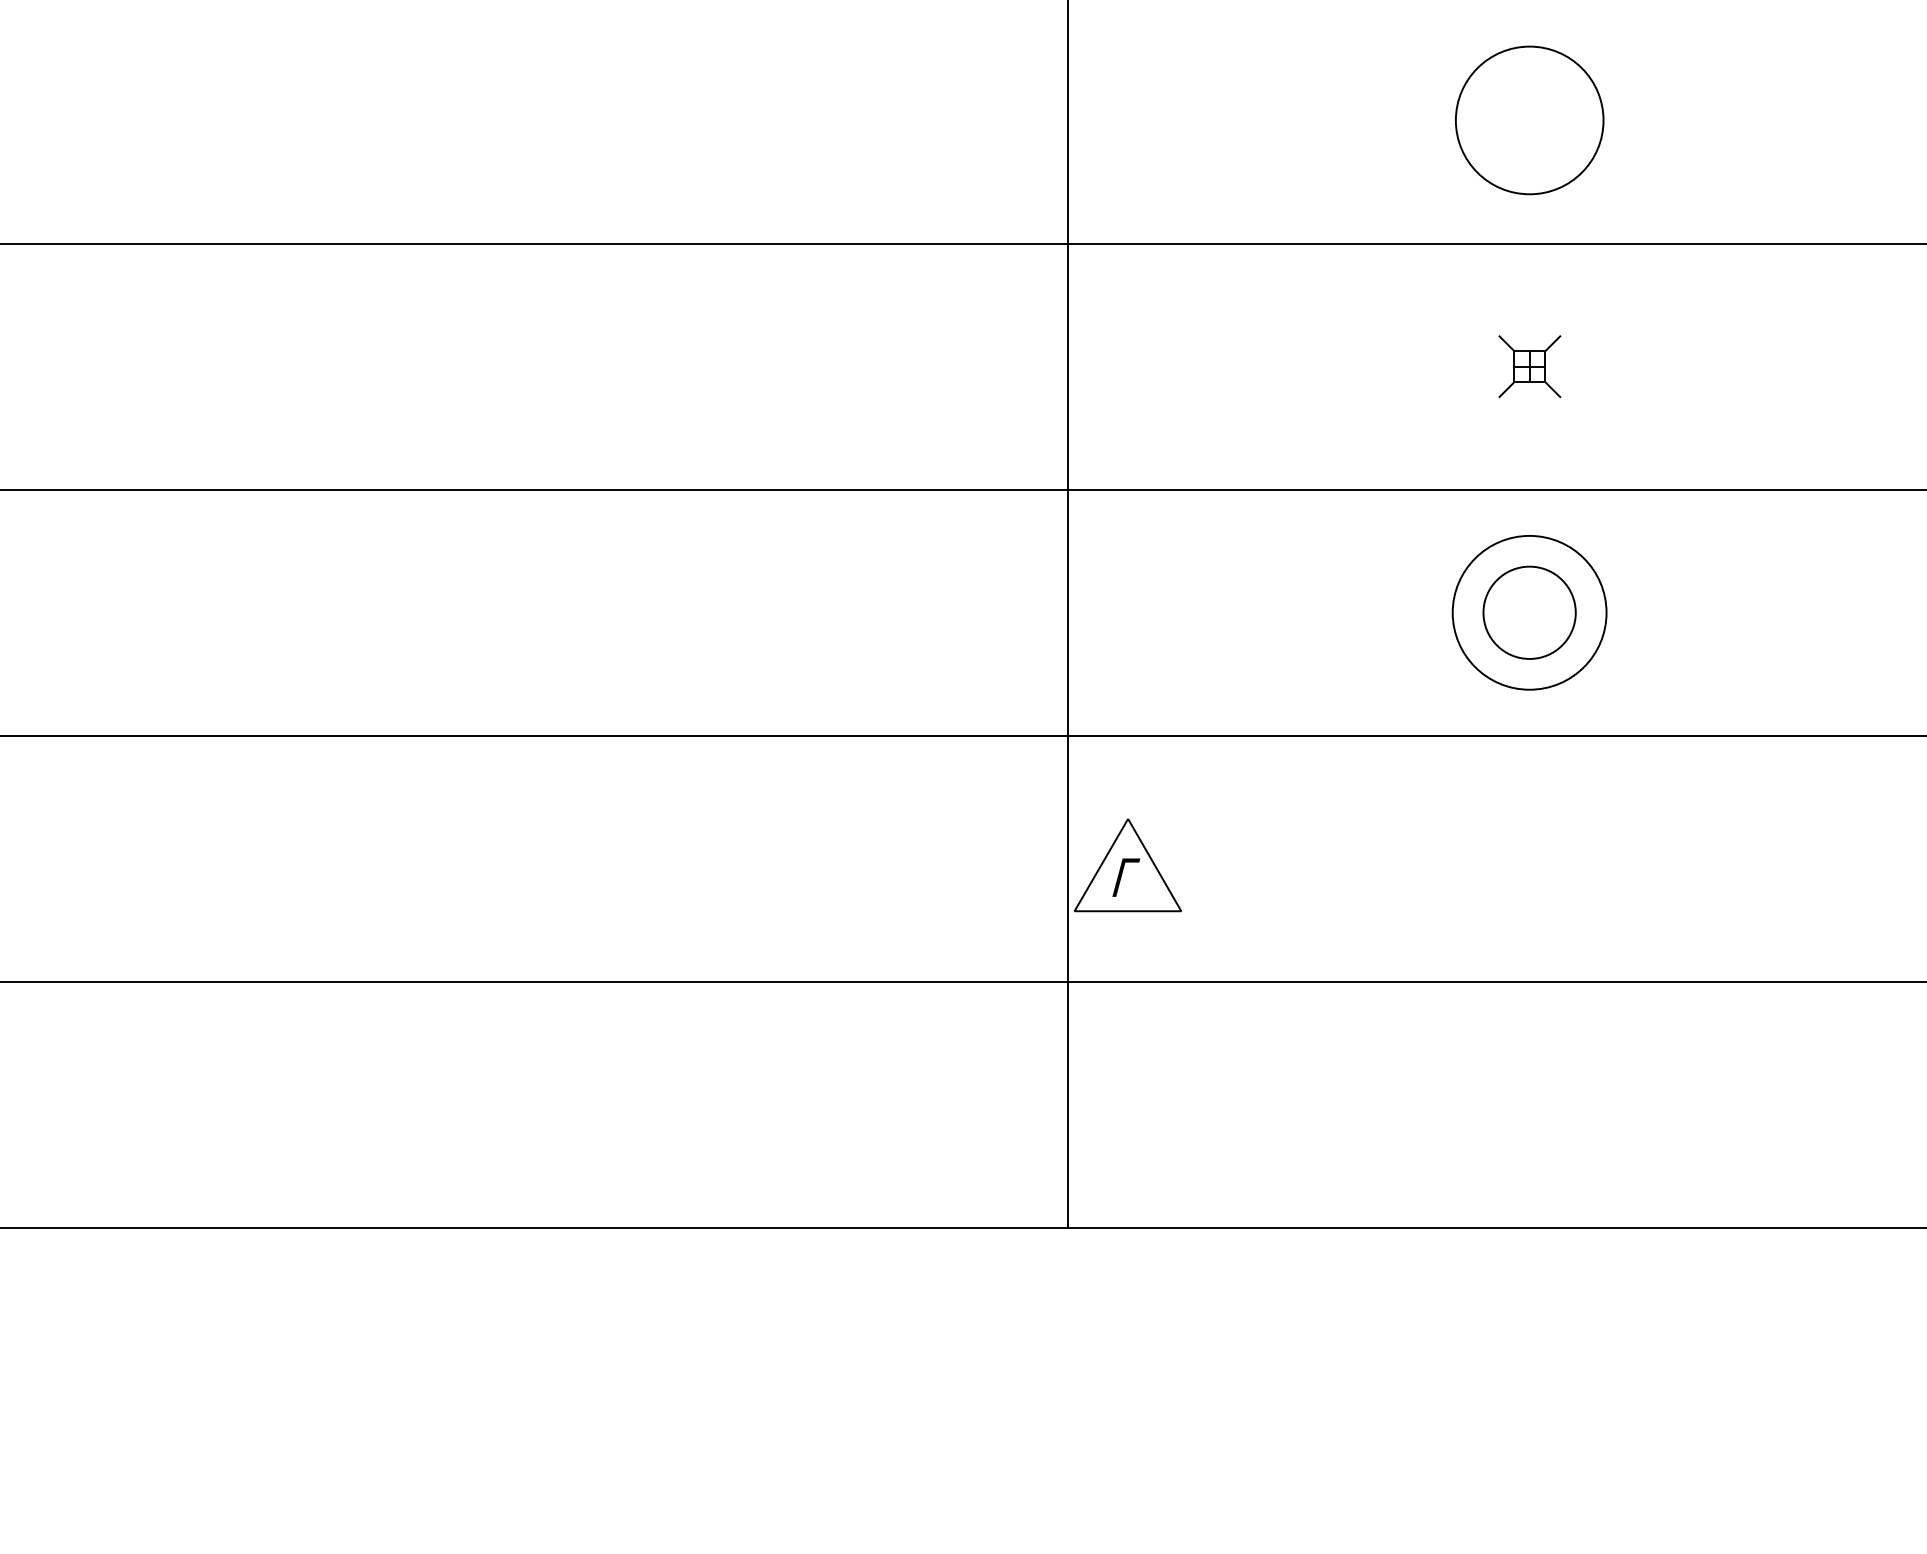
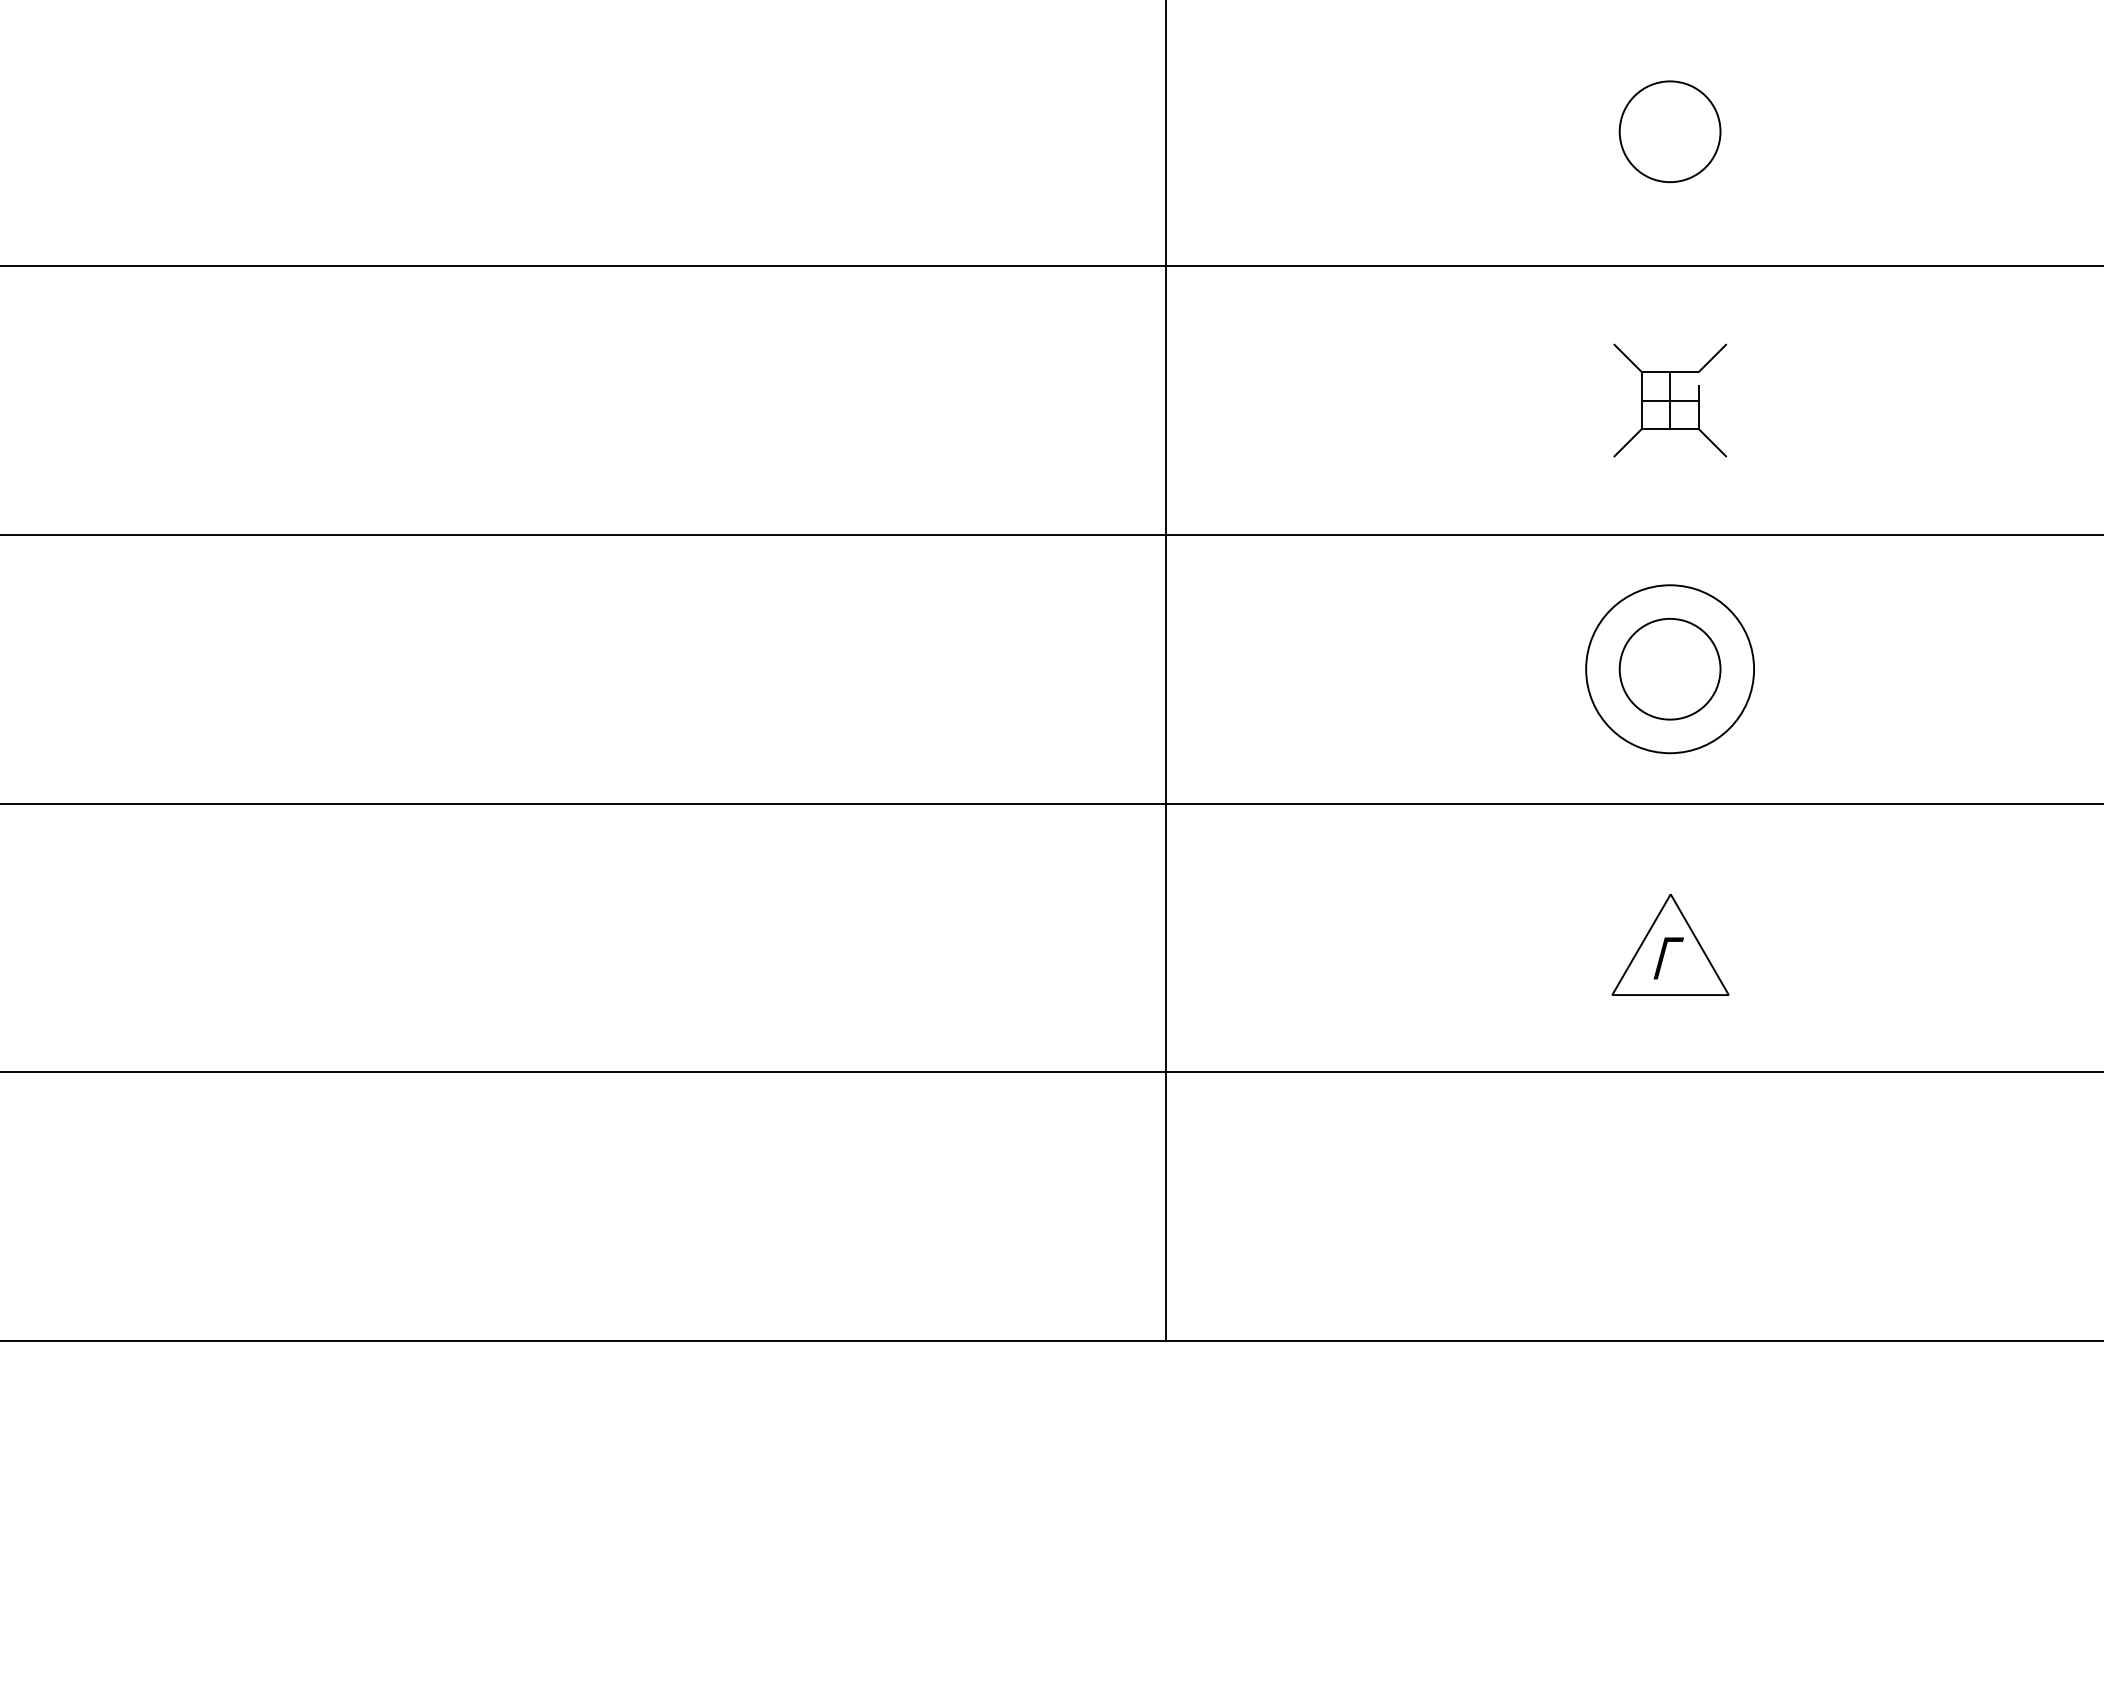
circle: (1529, 120) -> (1669, 131), size x0.62
part: (1529, 366) -> (1670, 400), size x1.67
part: (1127, 864) -> (1670, 944), moved

